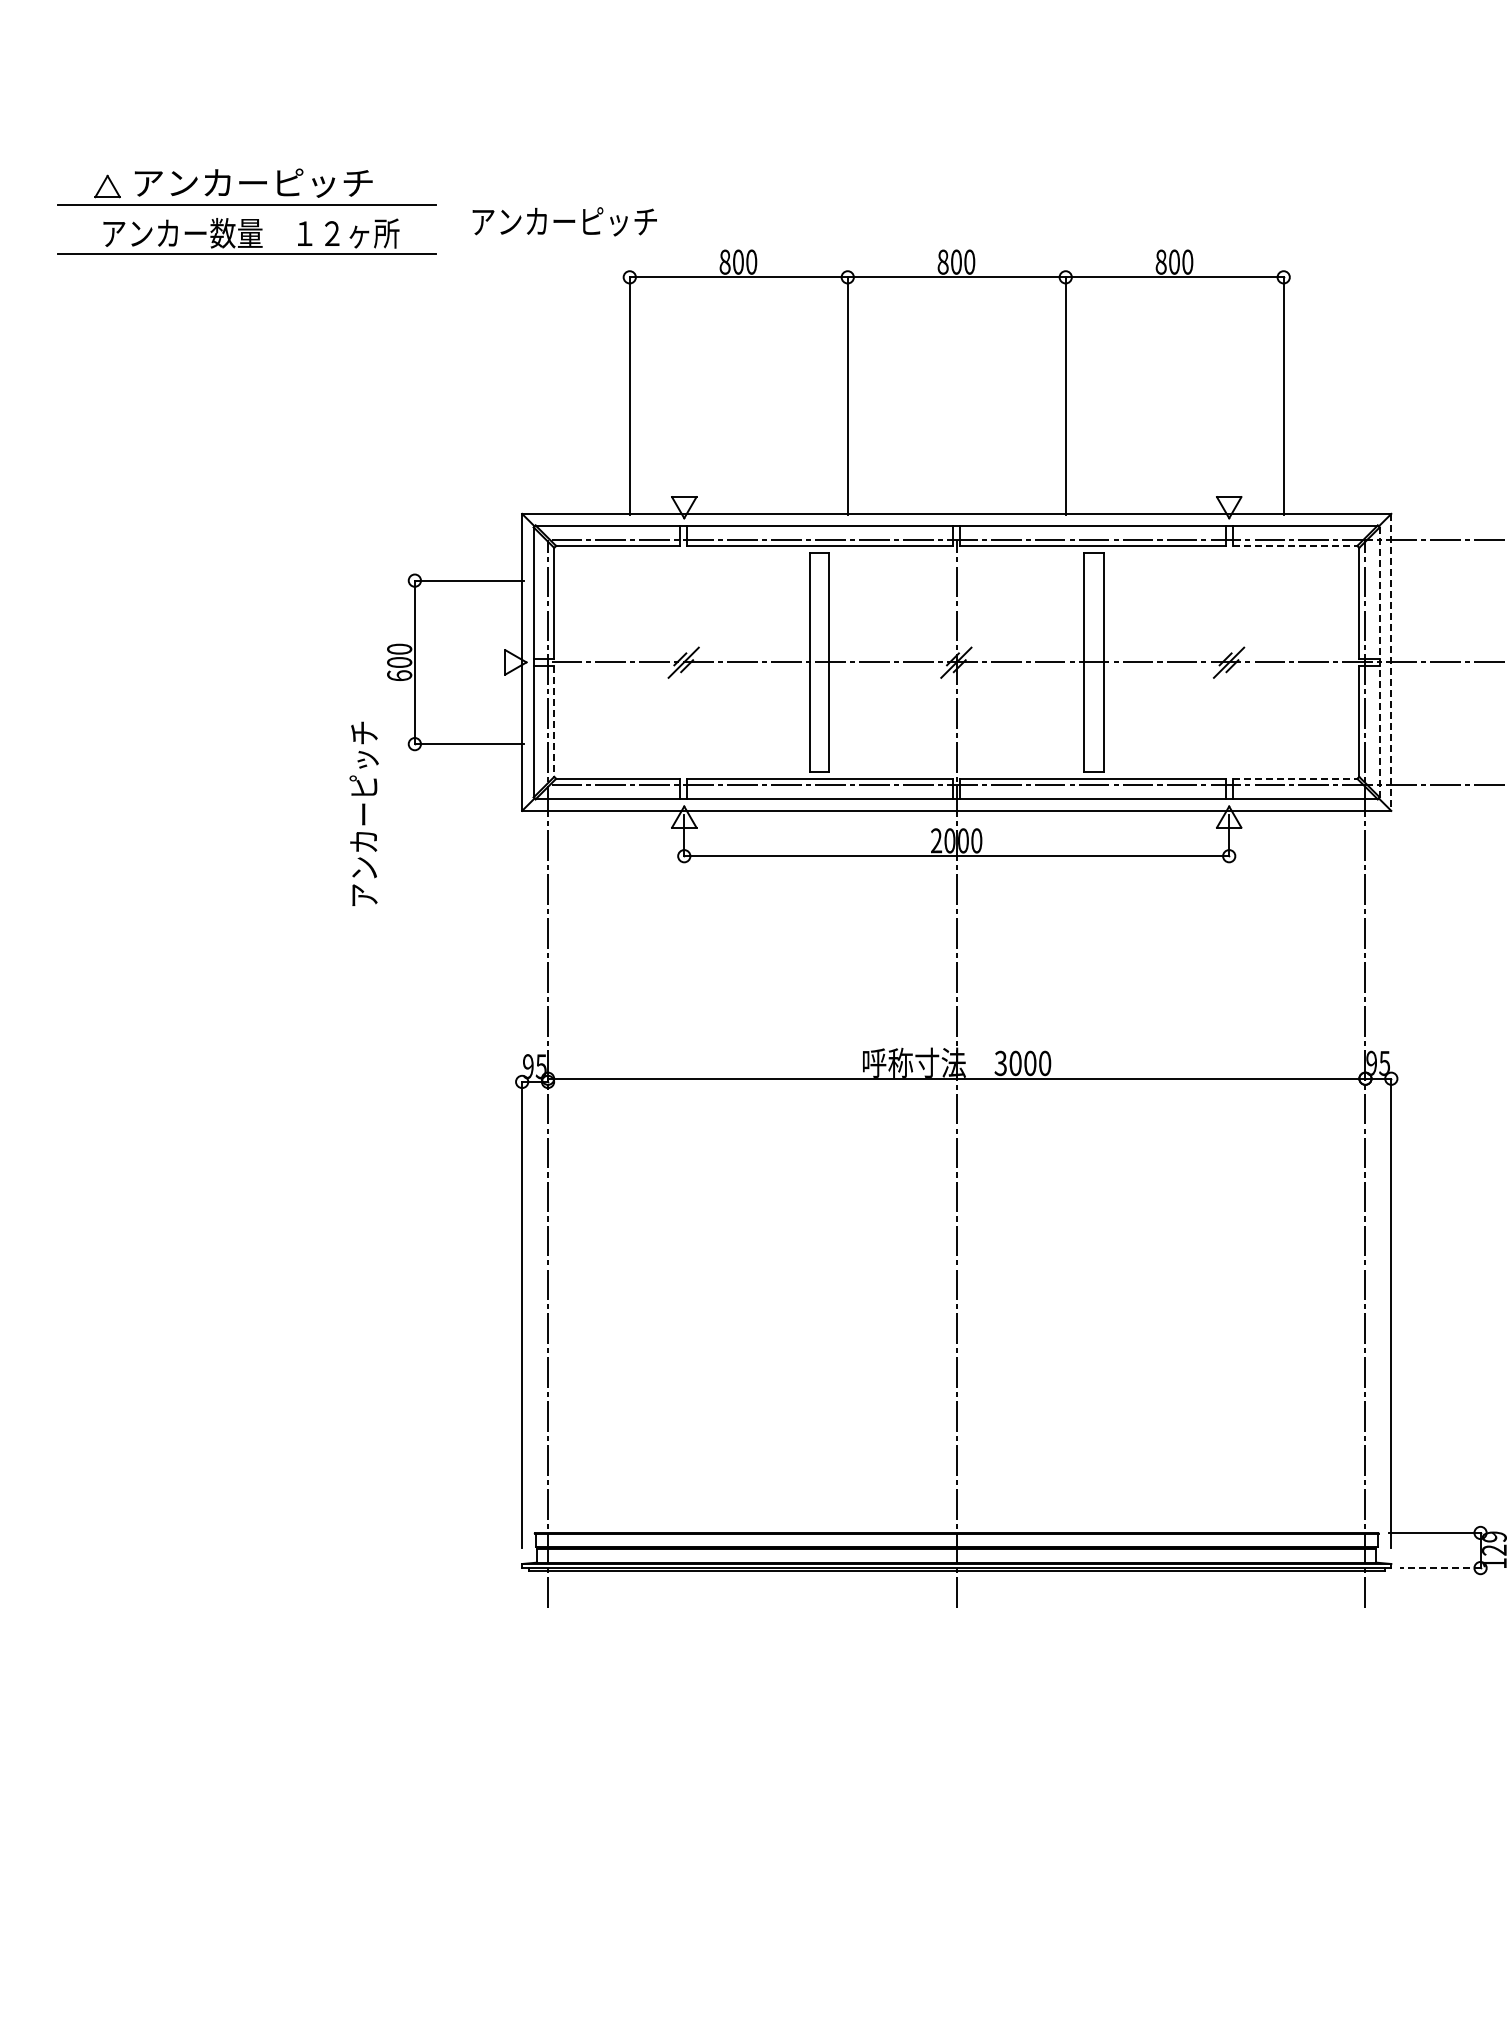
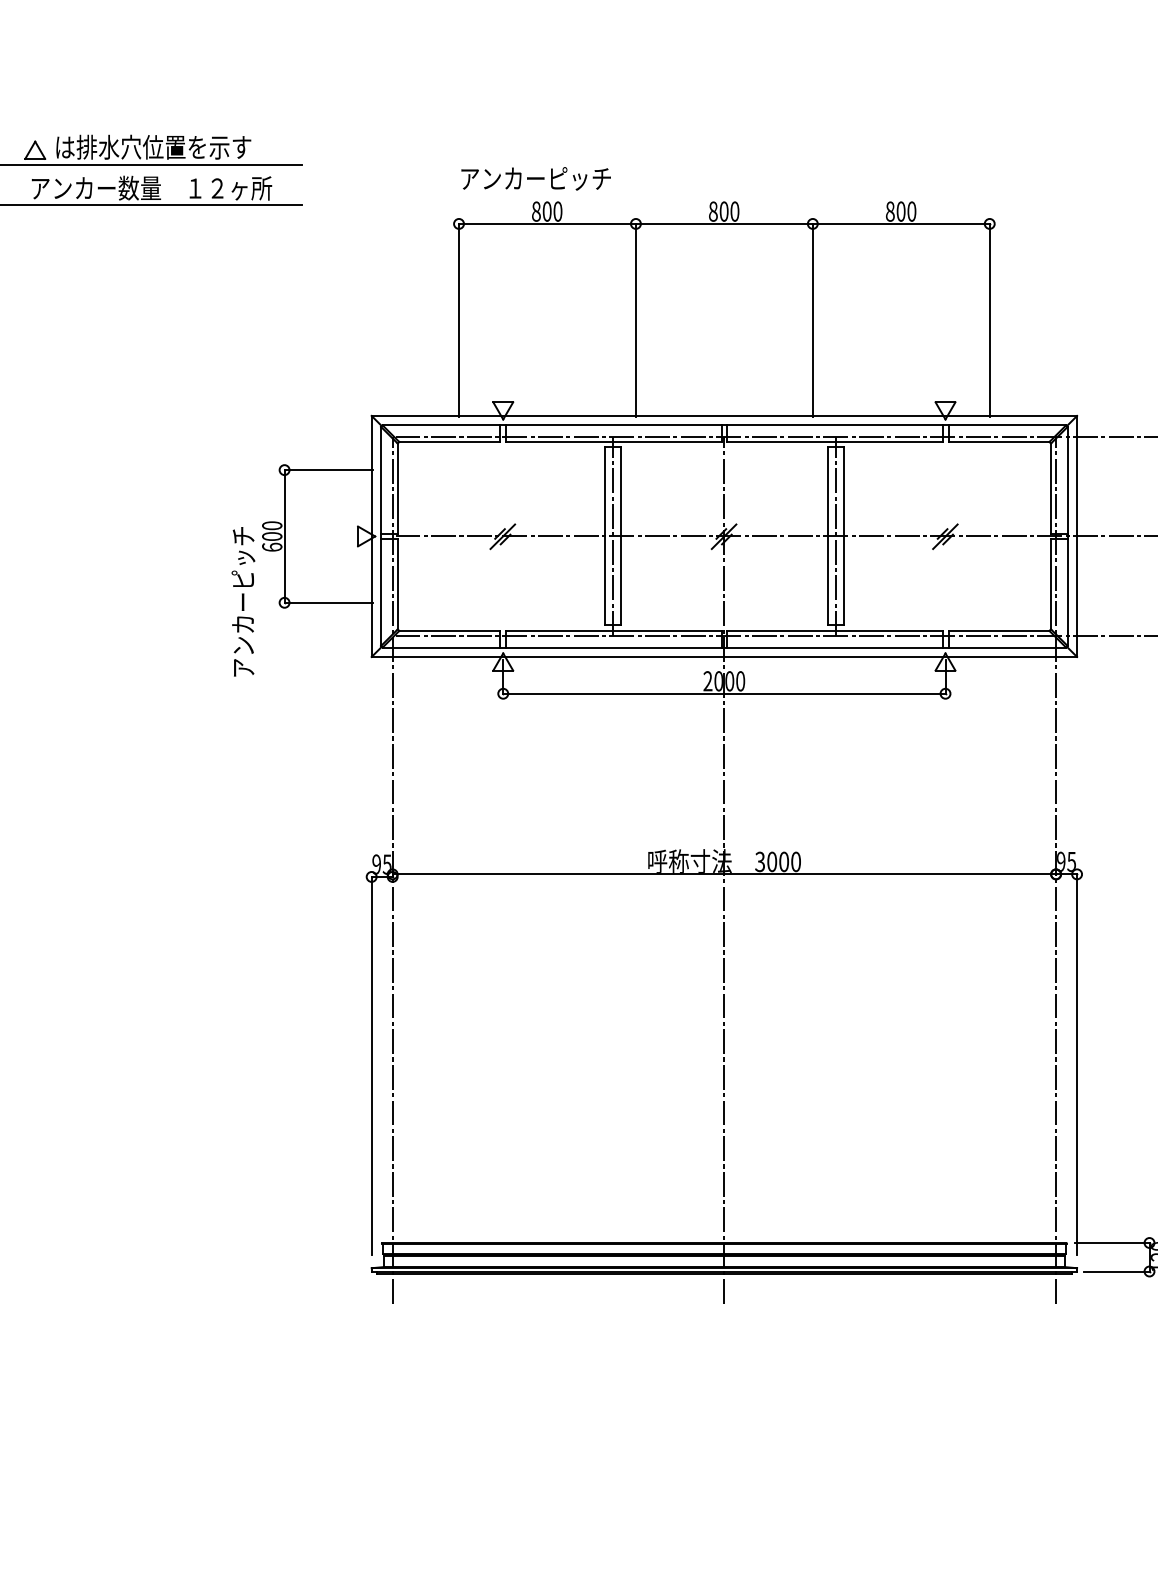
text: (253, 182) -> (153, 146), アンカーピッチ -> は排水穴位置を示す
text: (564, 221) -> (535, 178), moved
line: (1295, 545) -> (999, 441), dashed -> solid
line: (819, 662) -> (612, 536), added
line: (1093, 662) -> (835, 536), added
line: (1379, 662) -> (1067, 536), dashed -> solid
line: (1391, 662) -> (1077, 536), dashed -> solid
line: (554, 721) -> (397, 584), dashed -> solid
line: (1295, 778) -> (999, 630), dashed -> solid
text: (363, 813) -> (242, 601), moved
line: (1440, 1568) -> (1117, 1271), dashed -> solid

